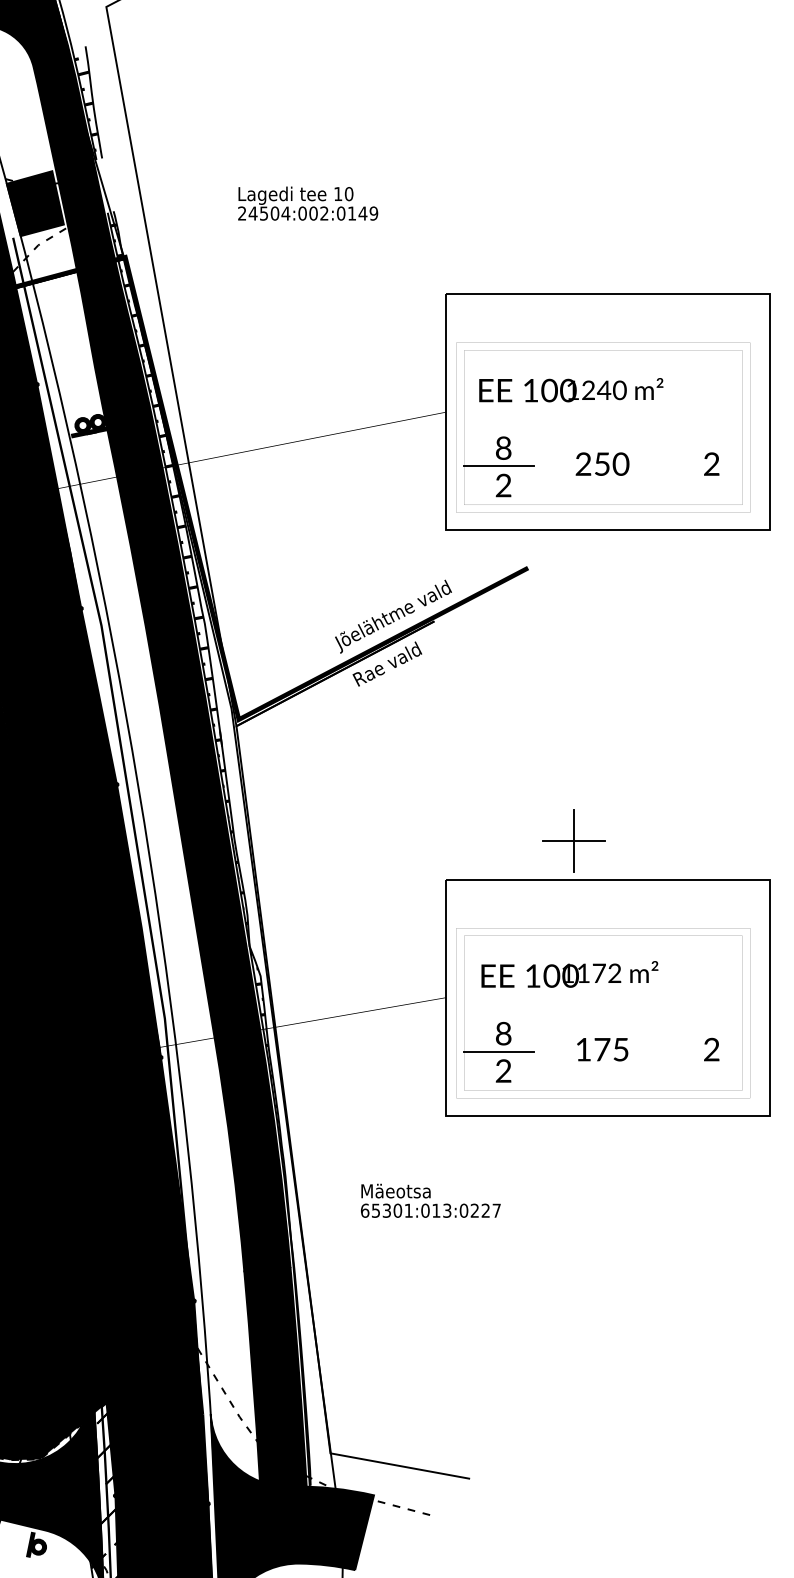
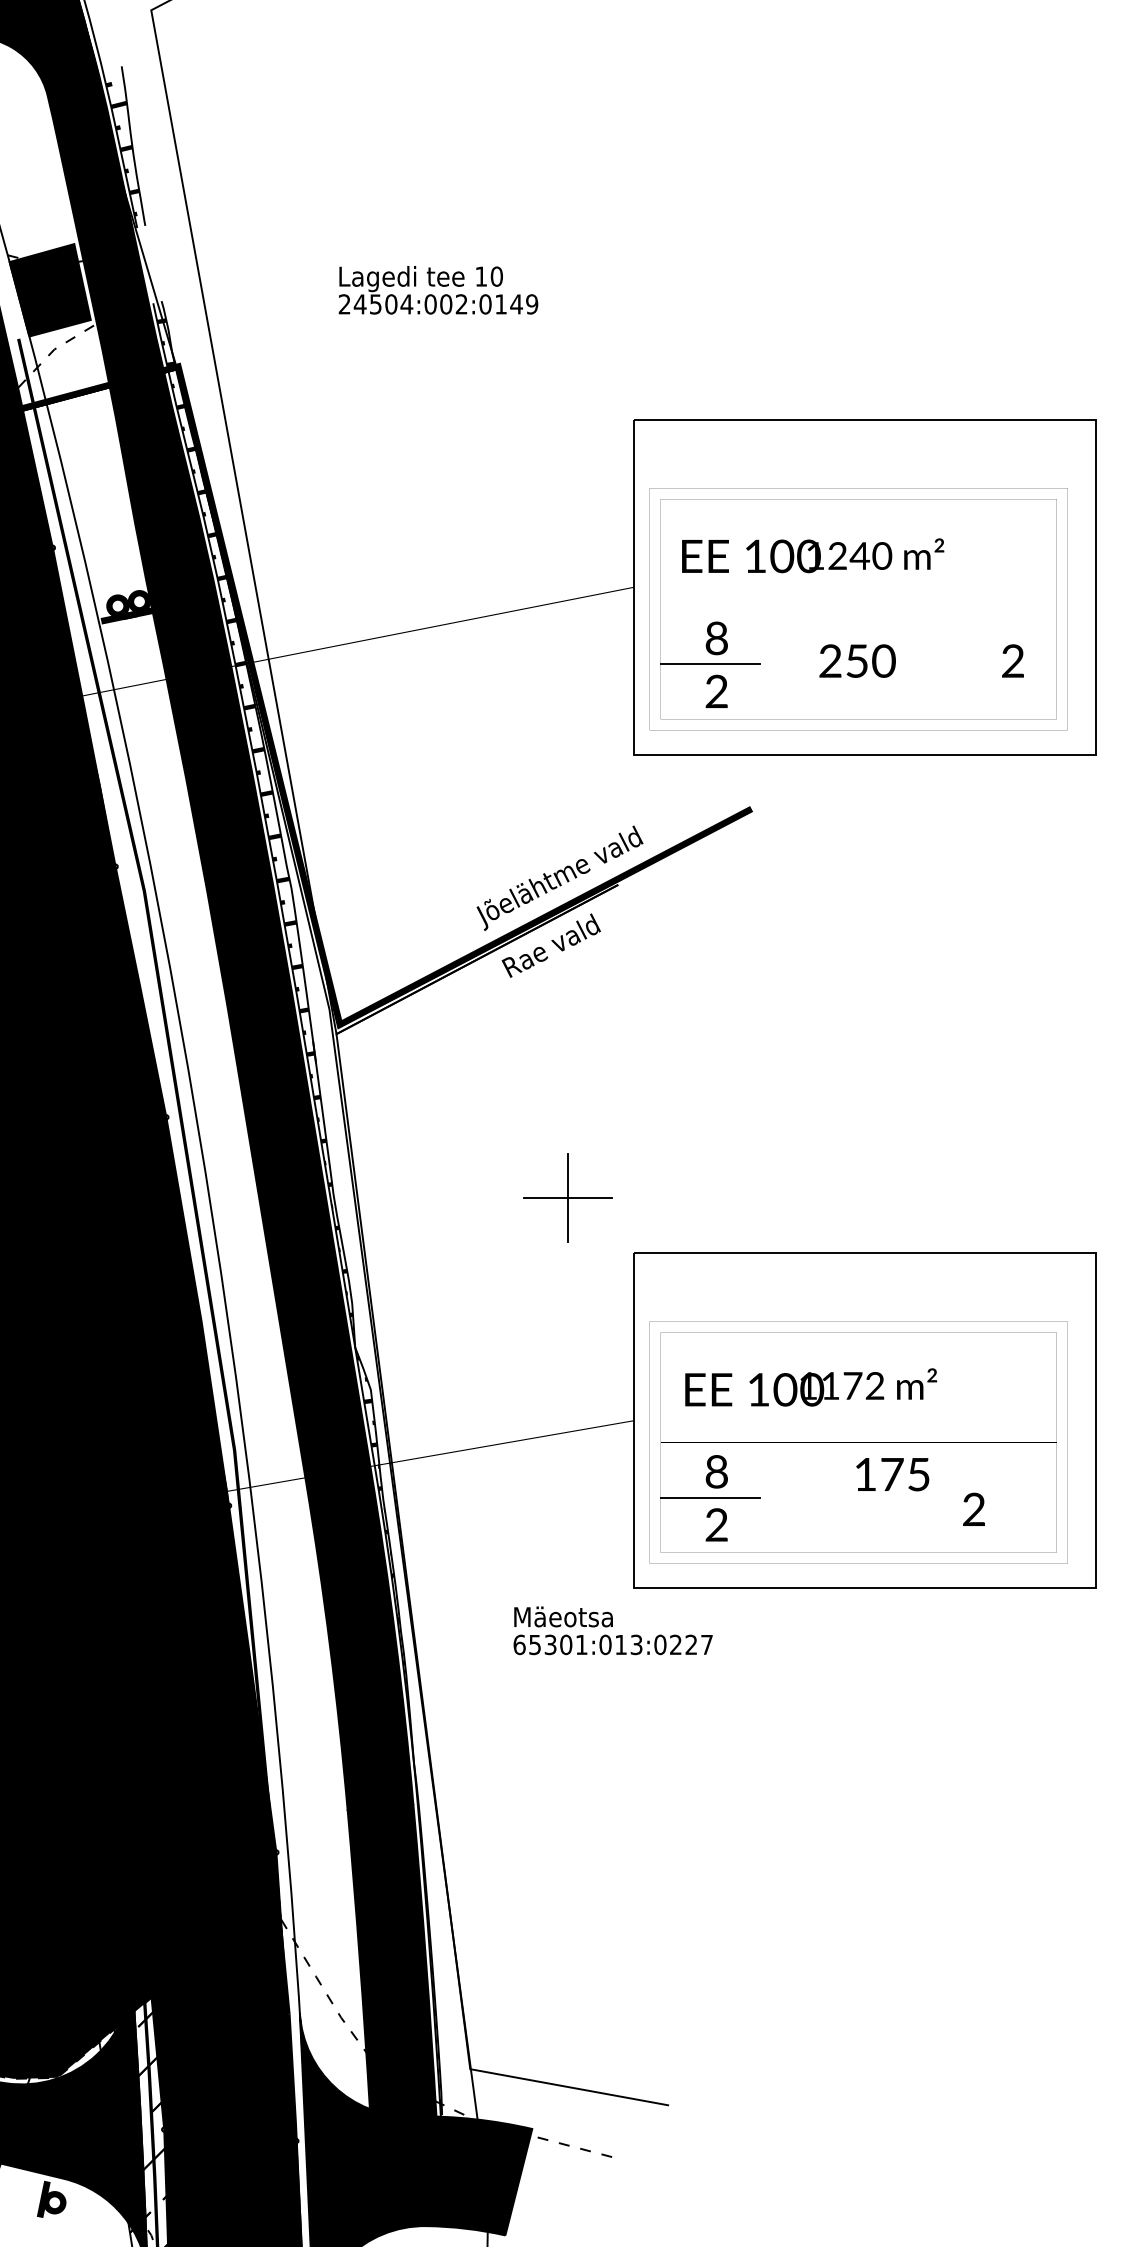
part: (573, 840) -> (567, 1197), moved
text: (711, 1048) -> (973, 1508), moved
text: (602, 1049) -> (892, 1474), moved
text: (430, 1200) -> (612, 1630), moved

